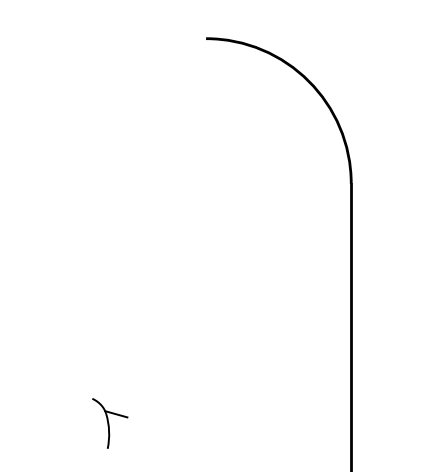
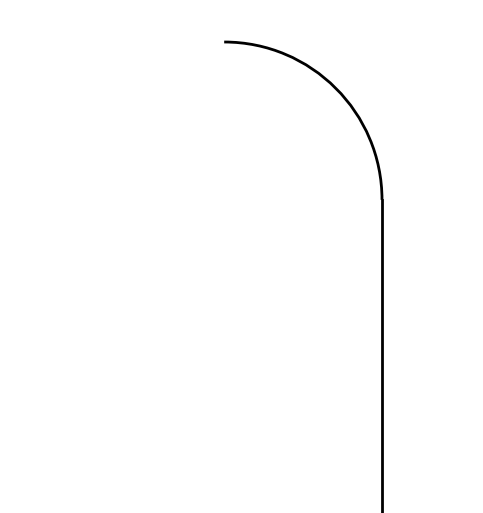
part: (110, 423) -> (120, 460), removed

